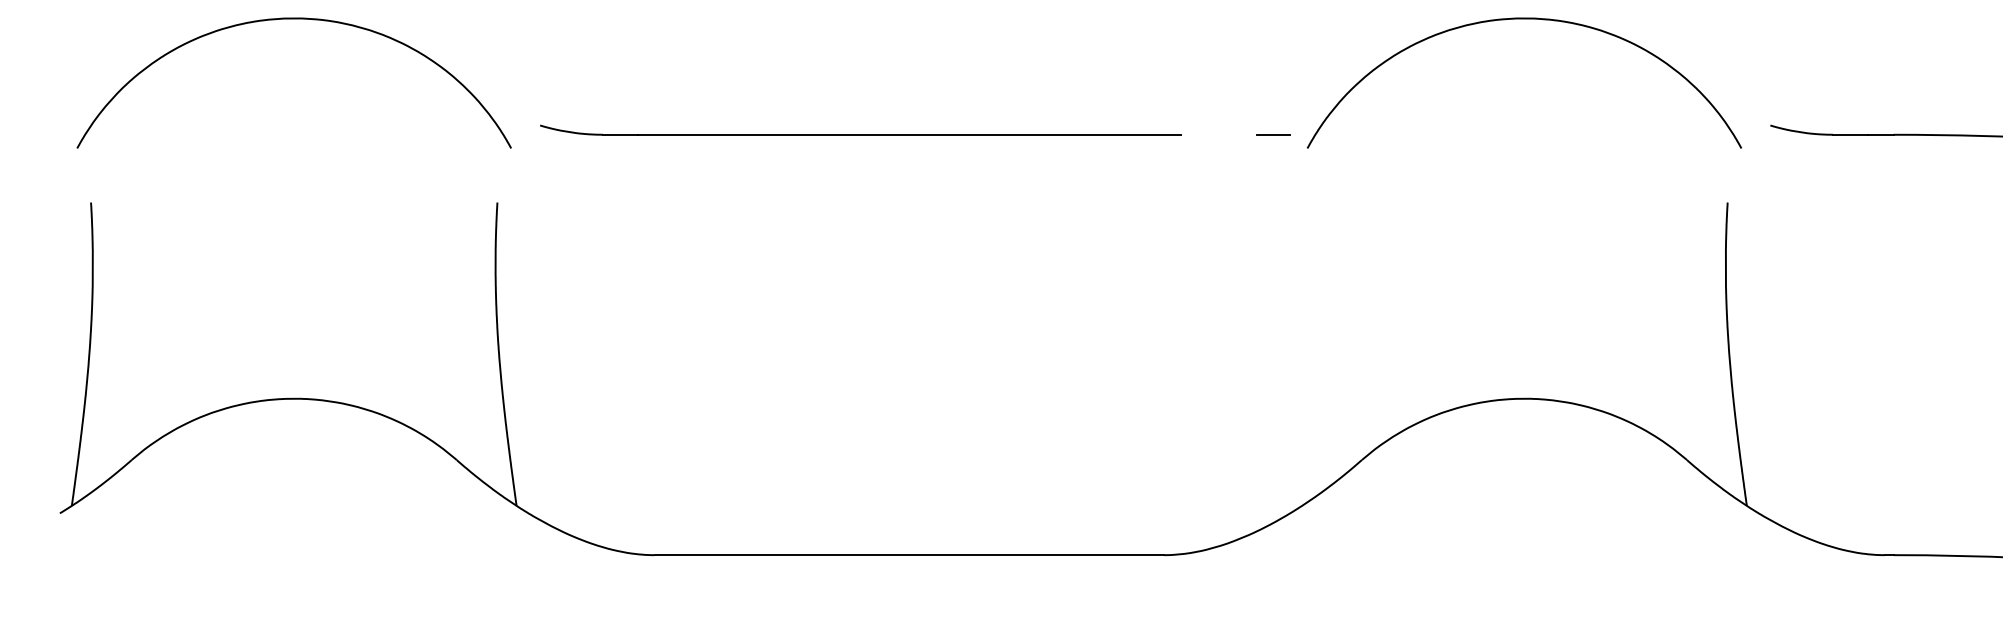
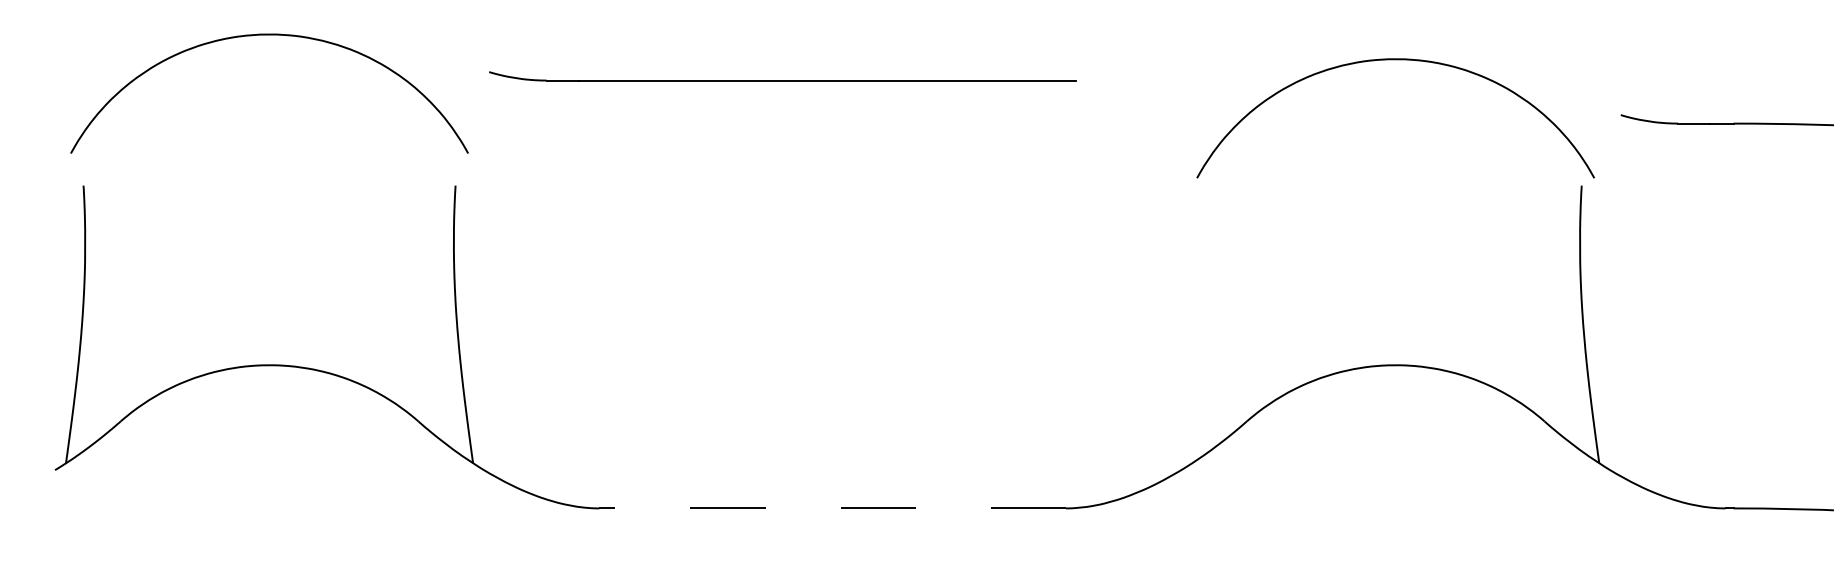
curve: (293, 19) -> (268, 35), moved
curve: (1523, 19) -> (1394, 60), moved
part: (860, 129) -> (782, 75), moved
line: (1273, 134) -> (1165, 123), removed
line: (909, 555) -> (832, 508), solid -> dashed

